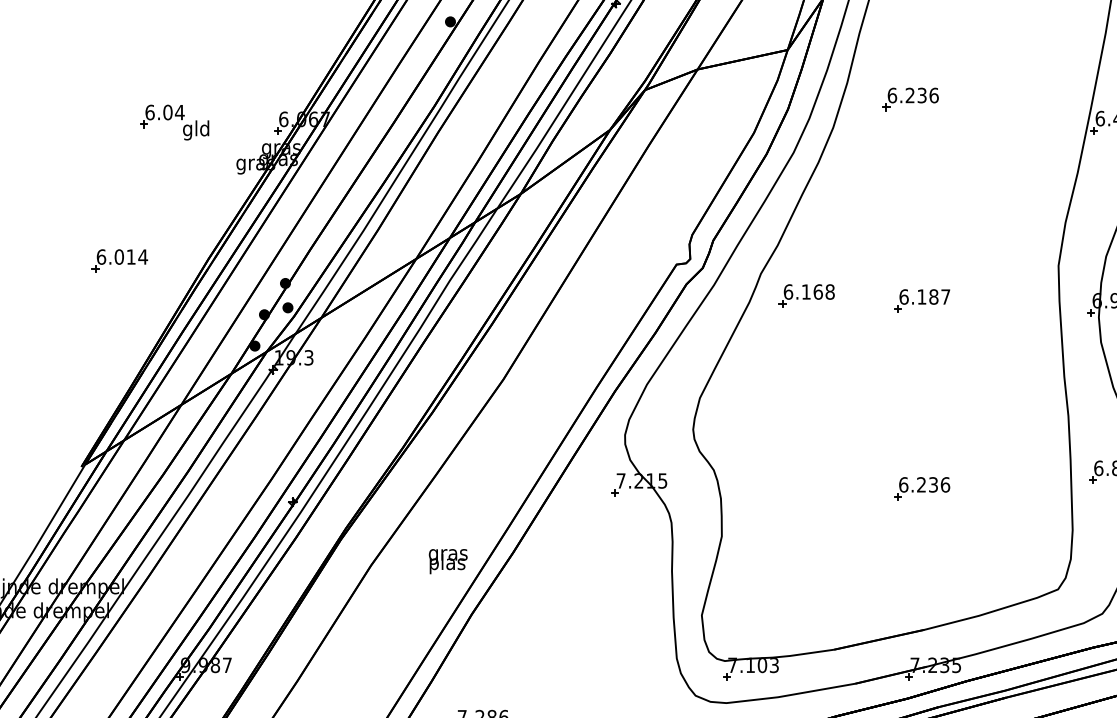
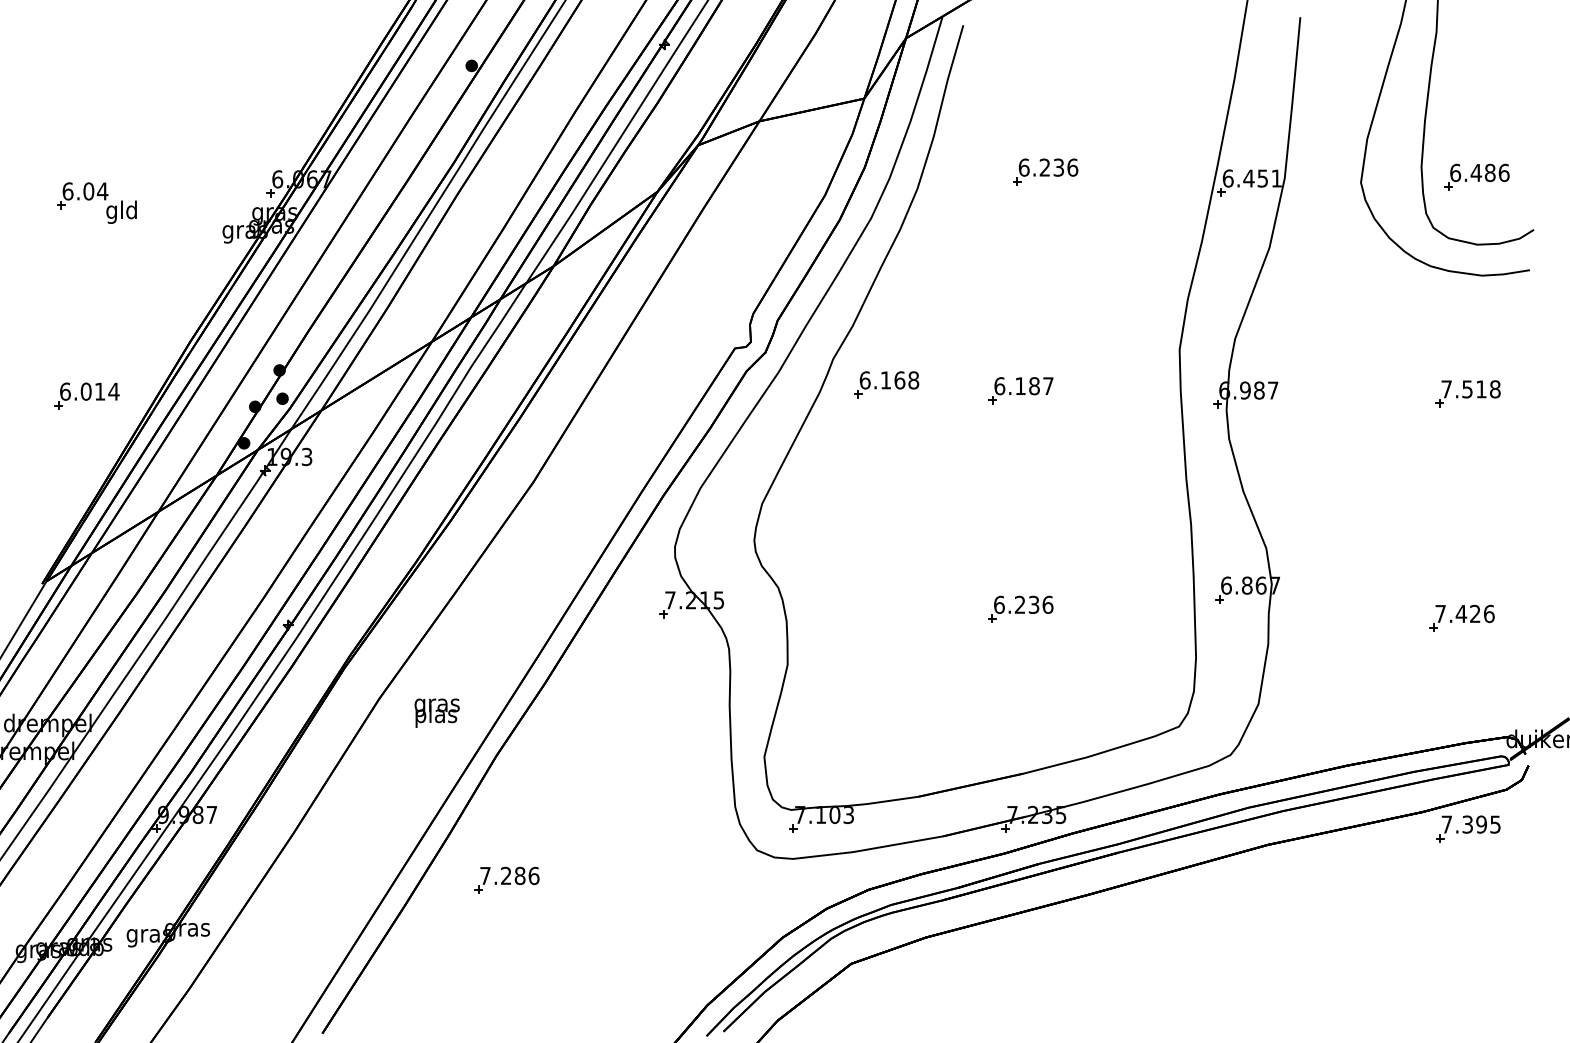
part: (910, 98) -> (1045, 171), moved
part: (174, 122) -> (96, 202), moved
part: (119, 260) -> (86, 395), moved
text: (447, 560) -> (436, 712), moved

